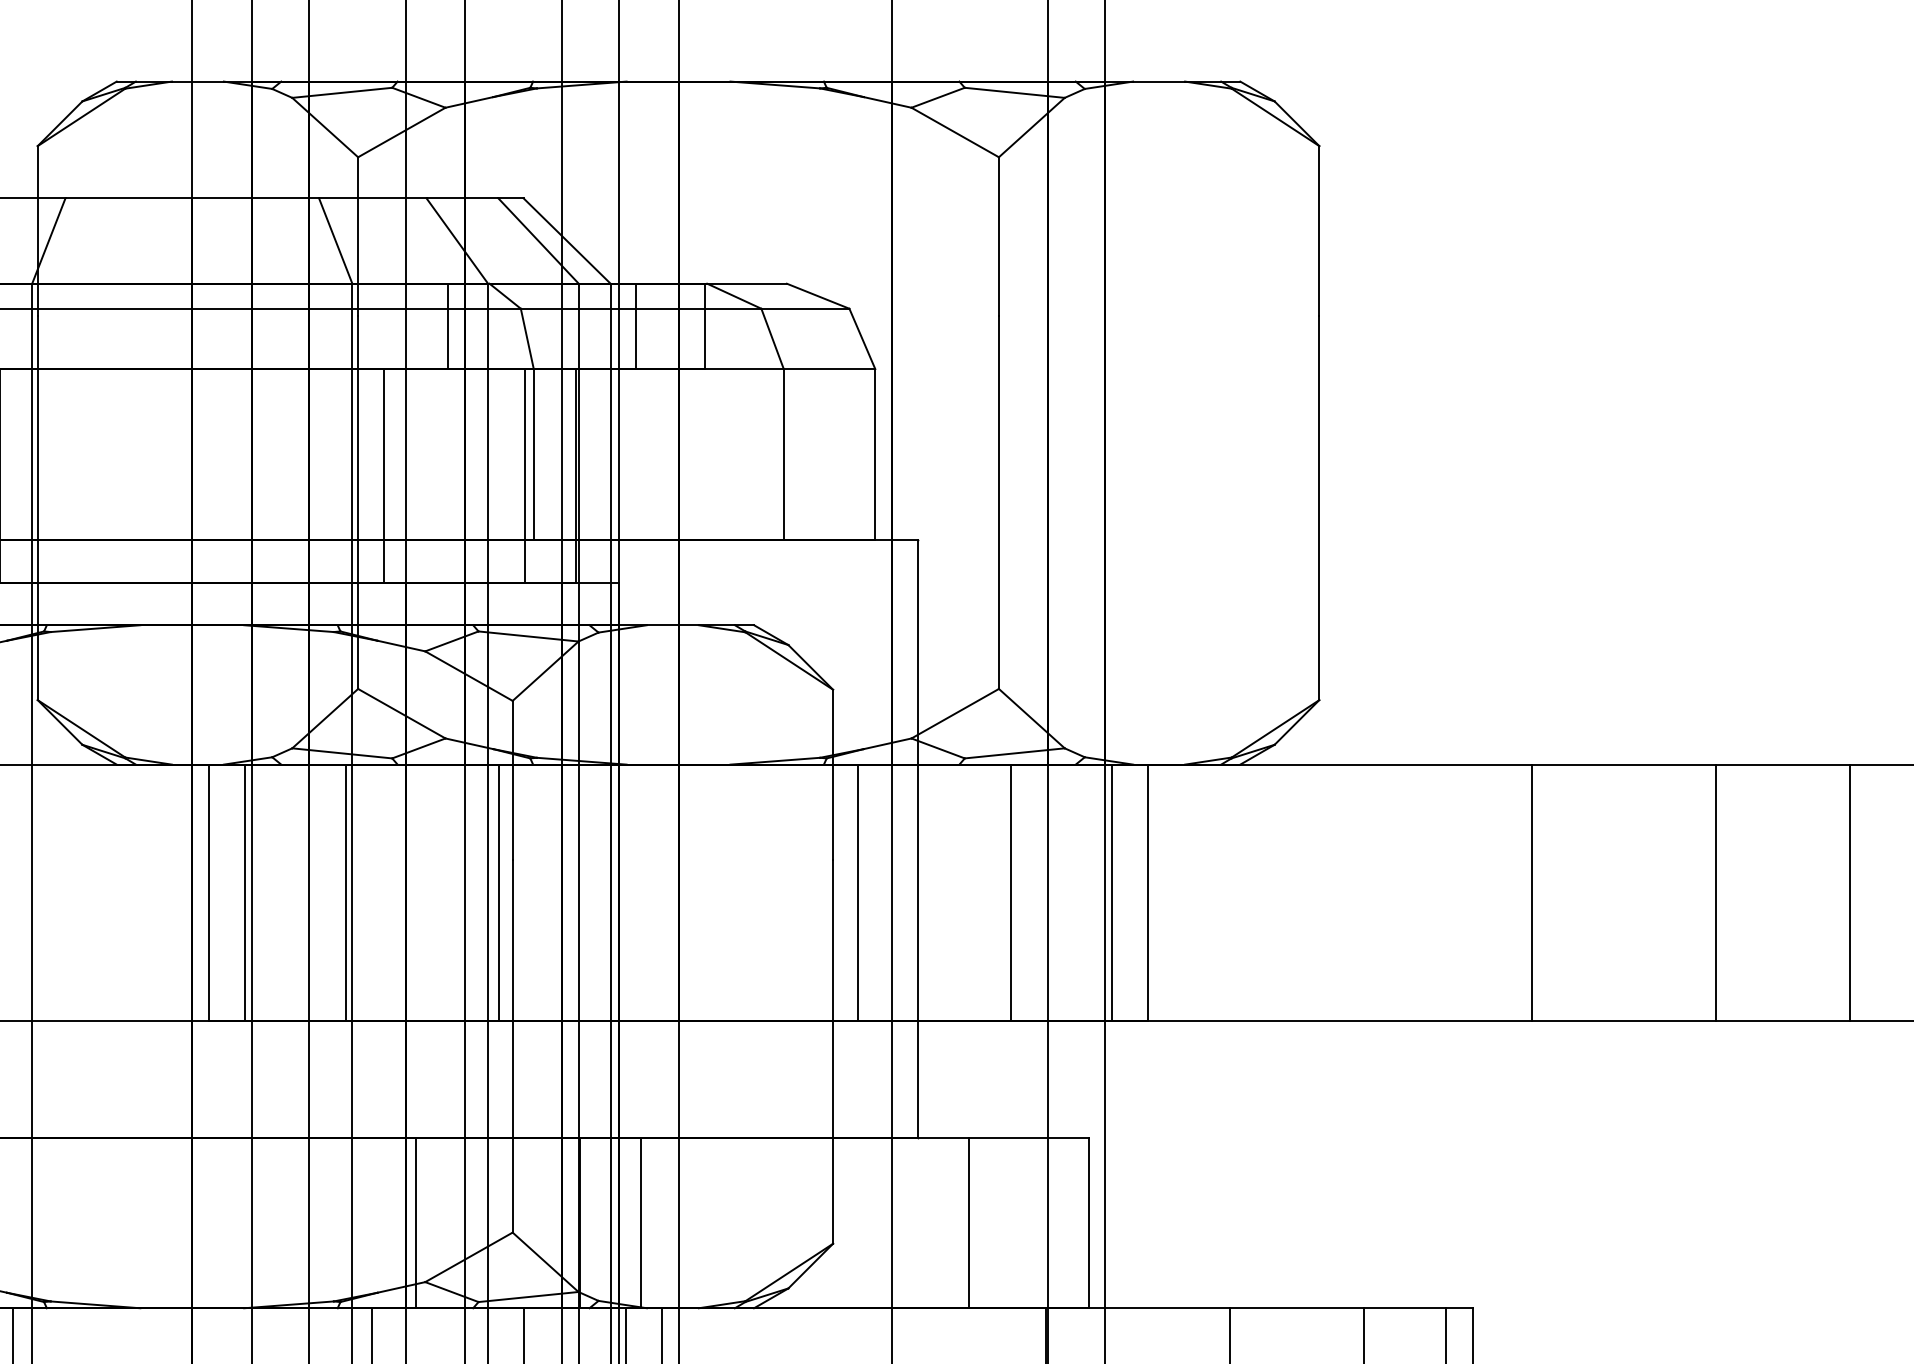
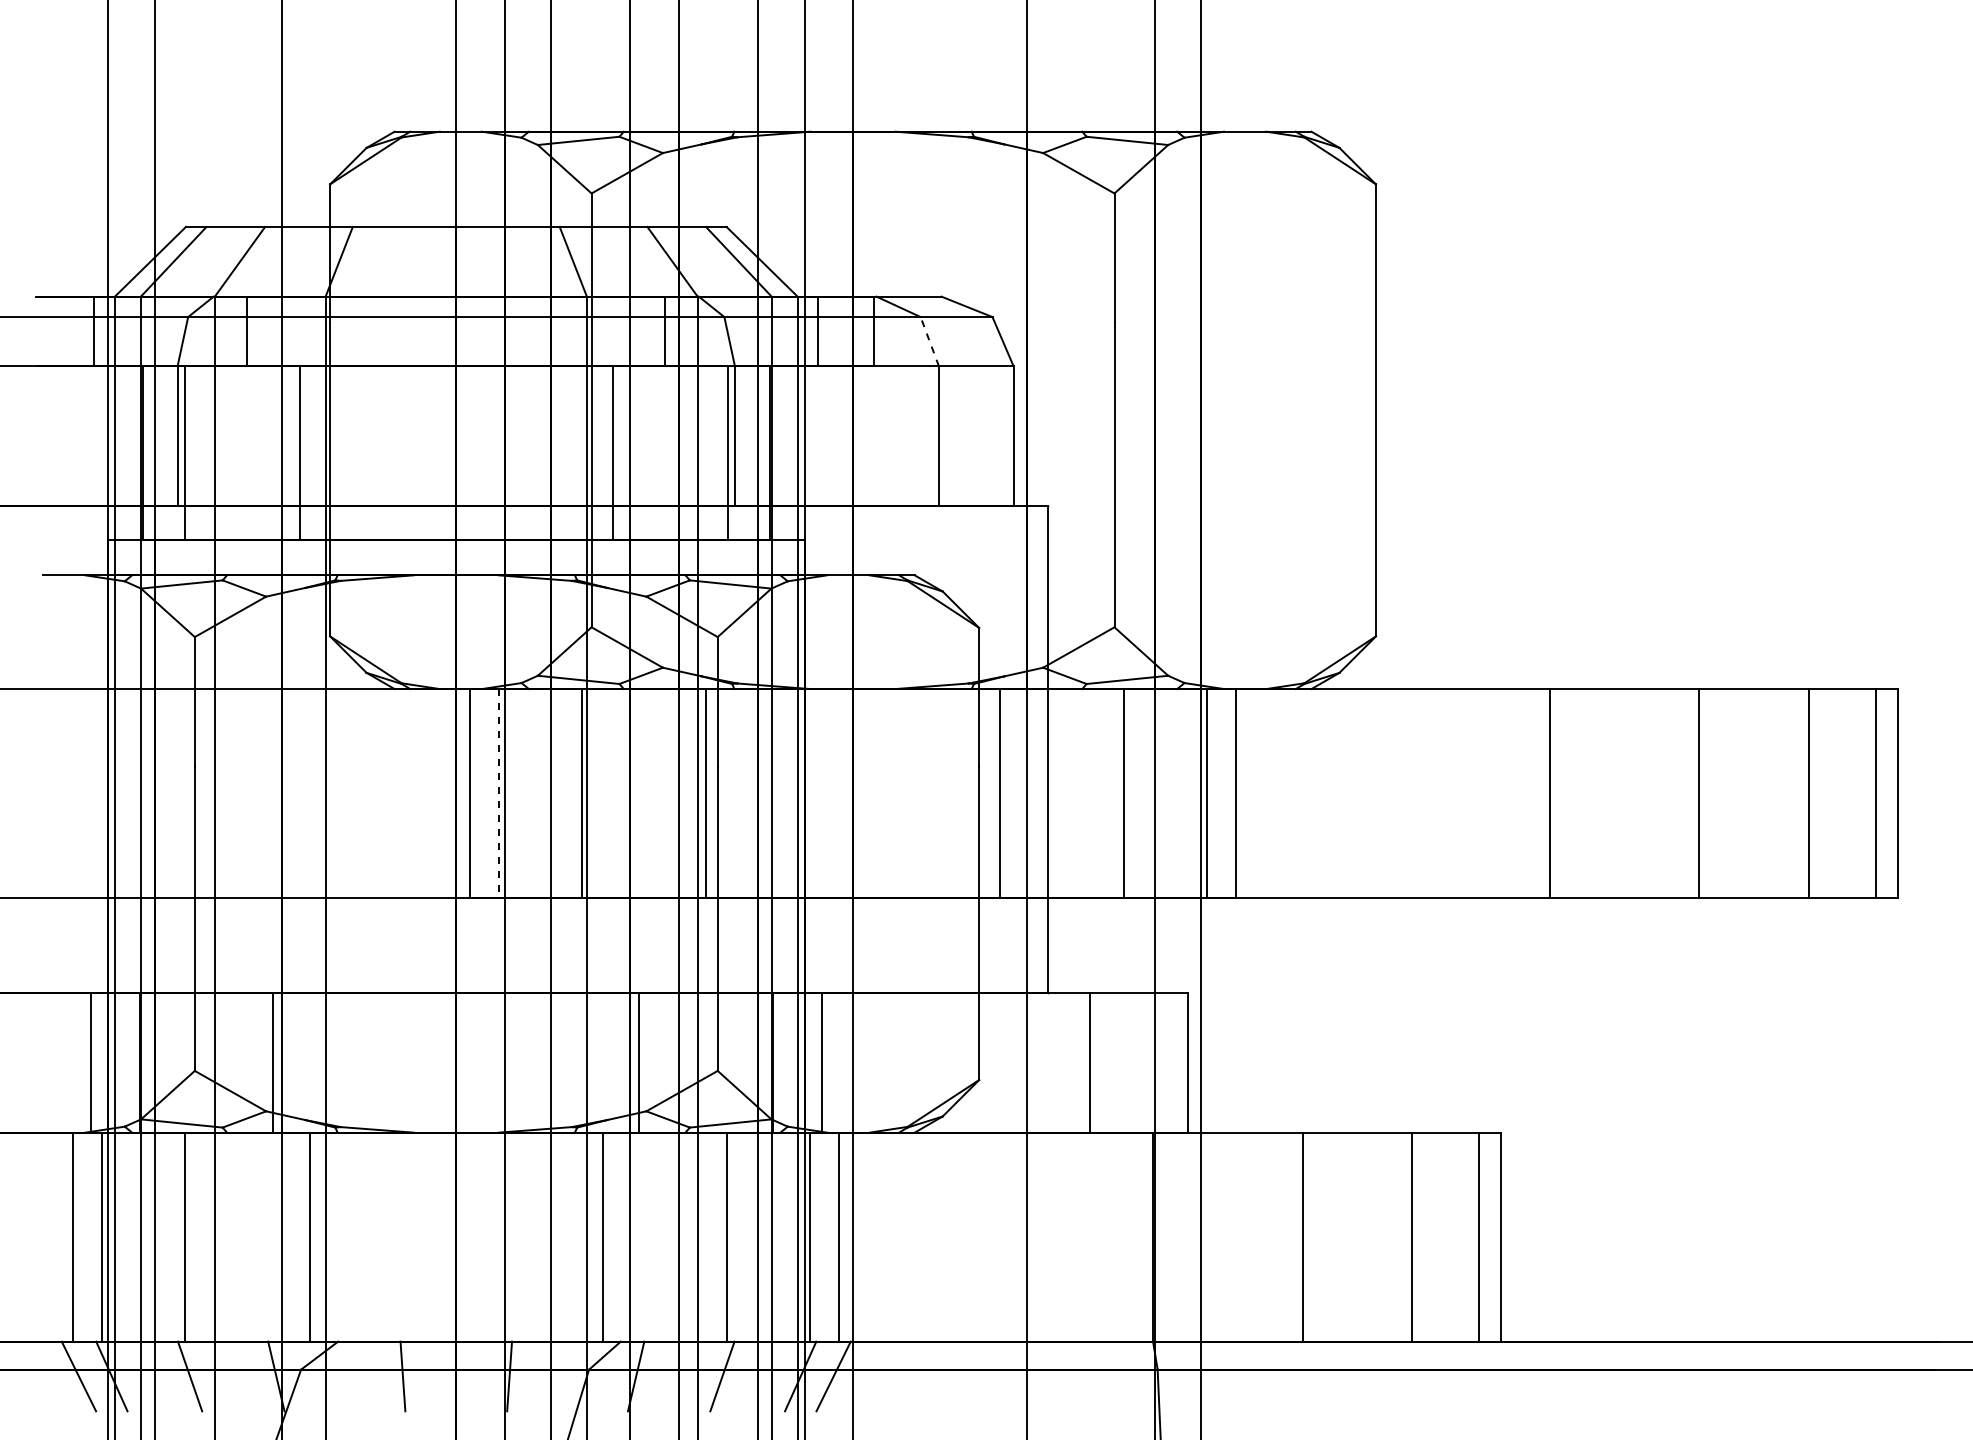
line: (772, 338) -> (929, 341), solid -> dashed
line: (245, 892) -> (499, 793), solid -> dashed

